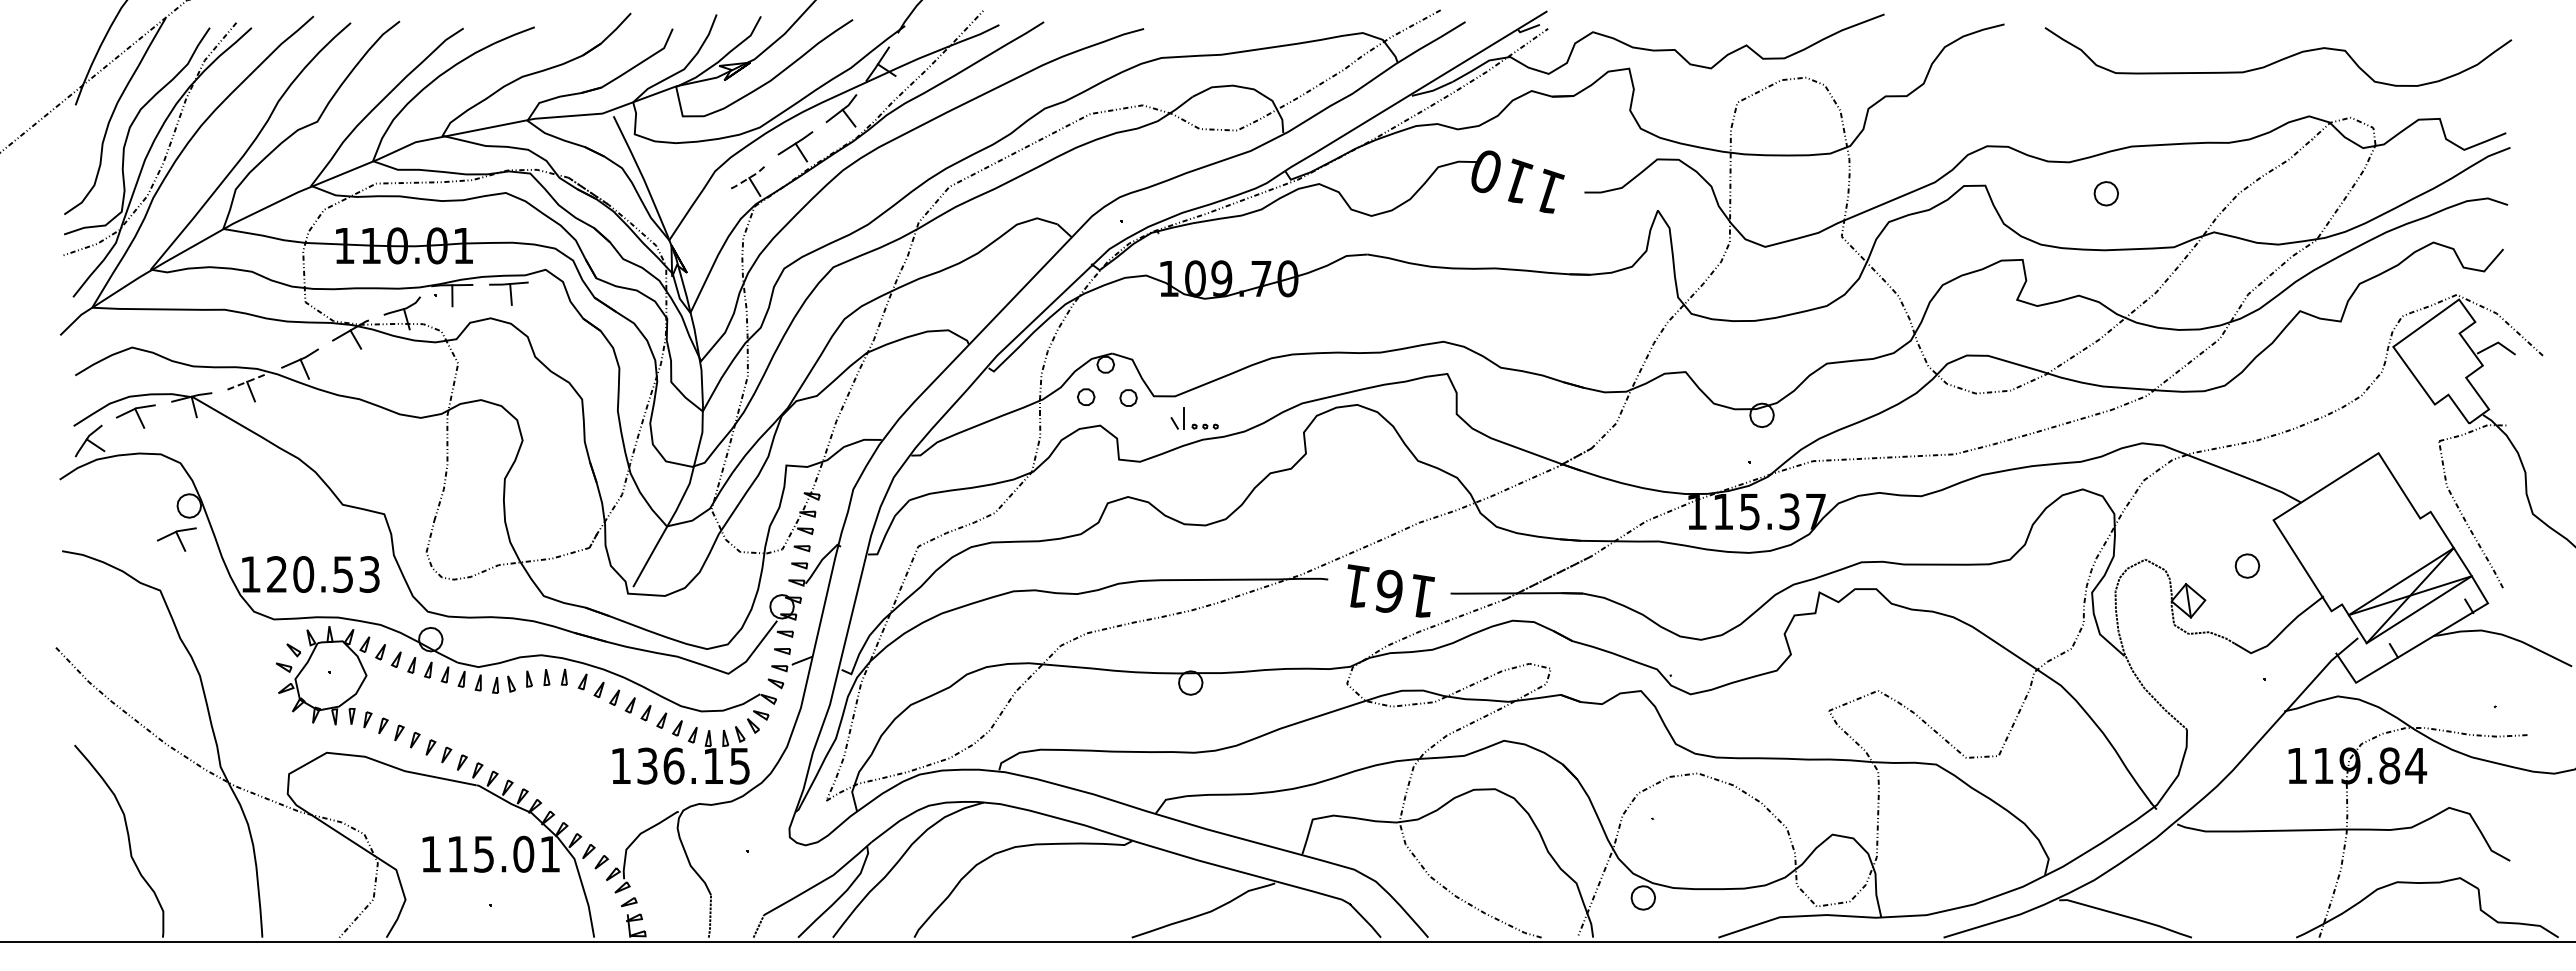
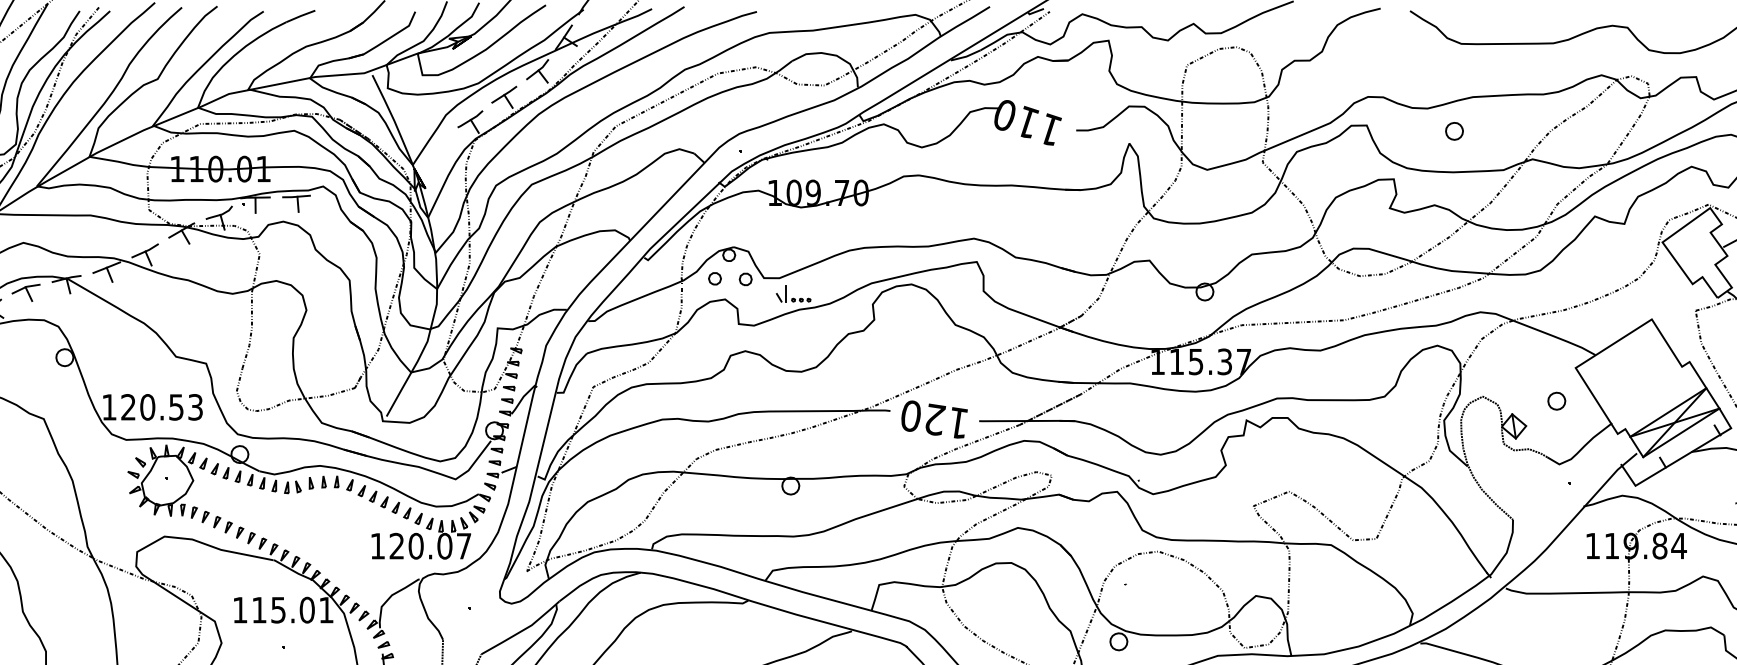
line: (749, 178) -> (470, 120), dashed -> solid
line: (246, 382) -> (106, 268), dashed -> solid
part: (176, 539) -> (55, 381), removed
text: (1373, 588) -> (923, 417), 161 -> 120
text: (693, 765) -> (430, 545), 136.15 -> 120.07

